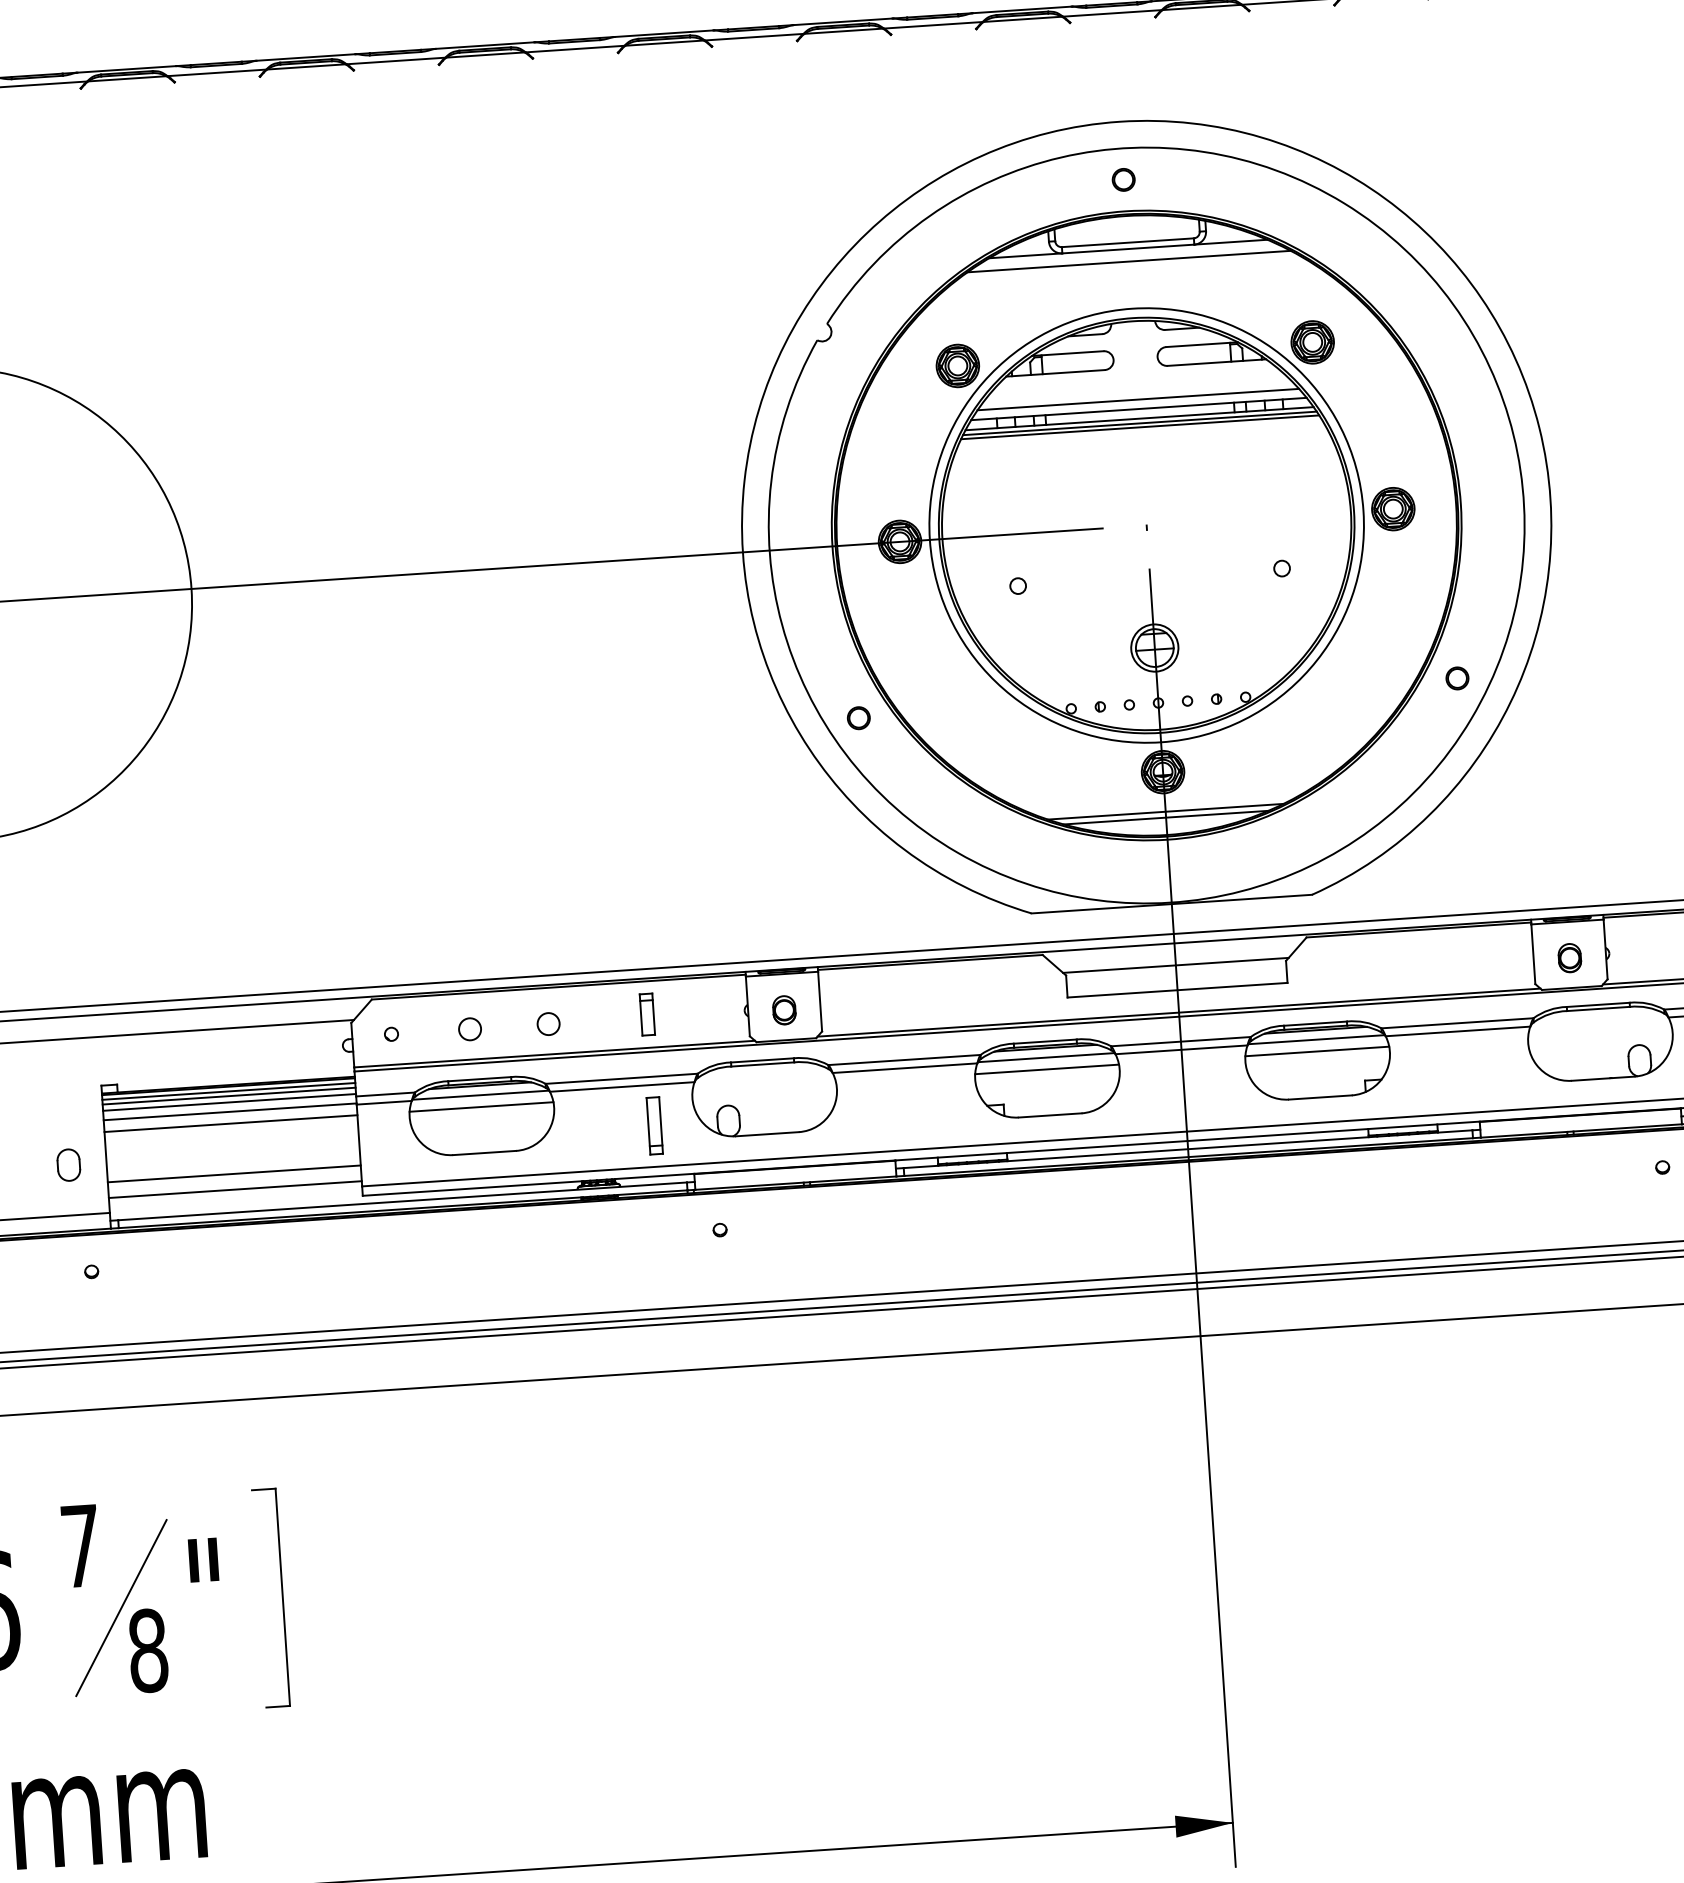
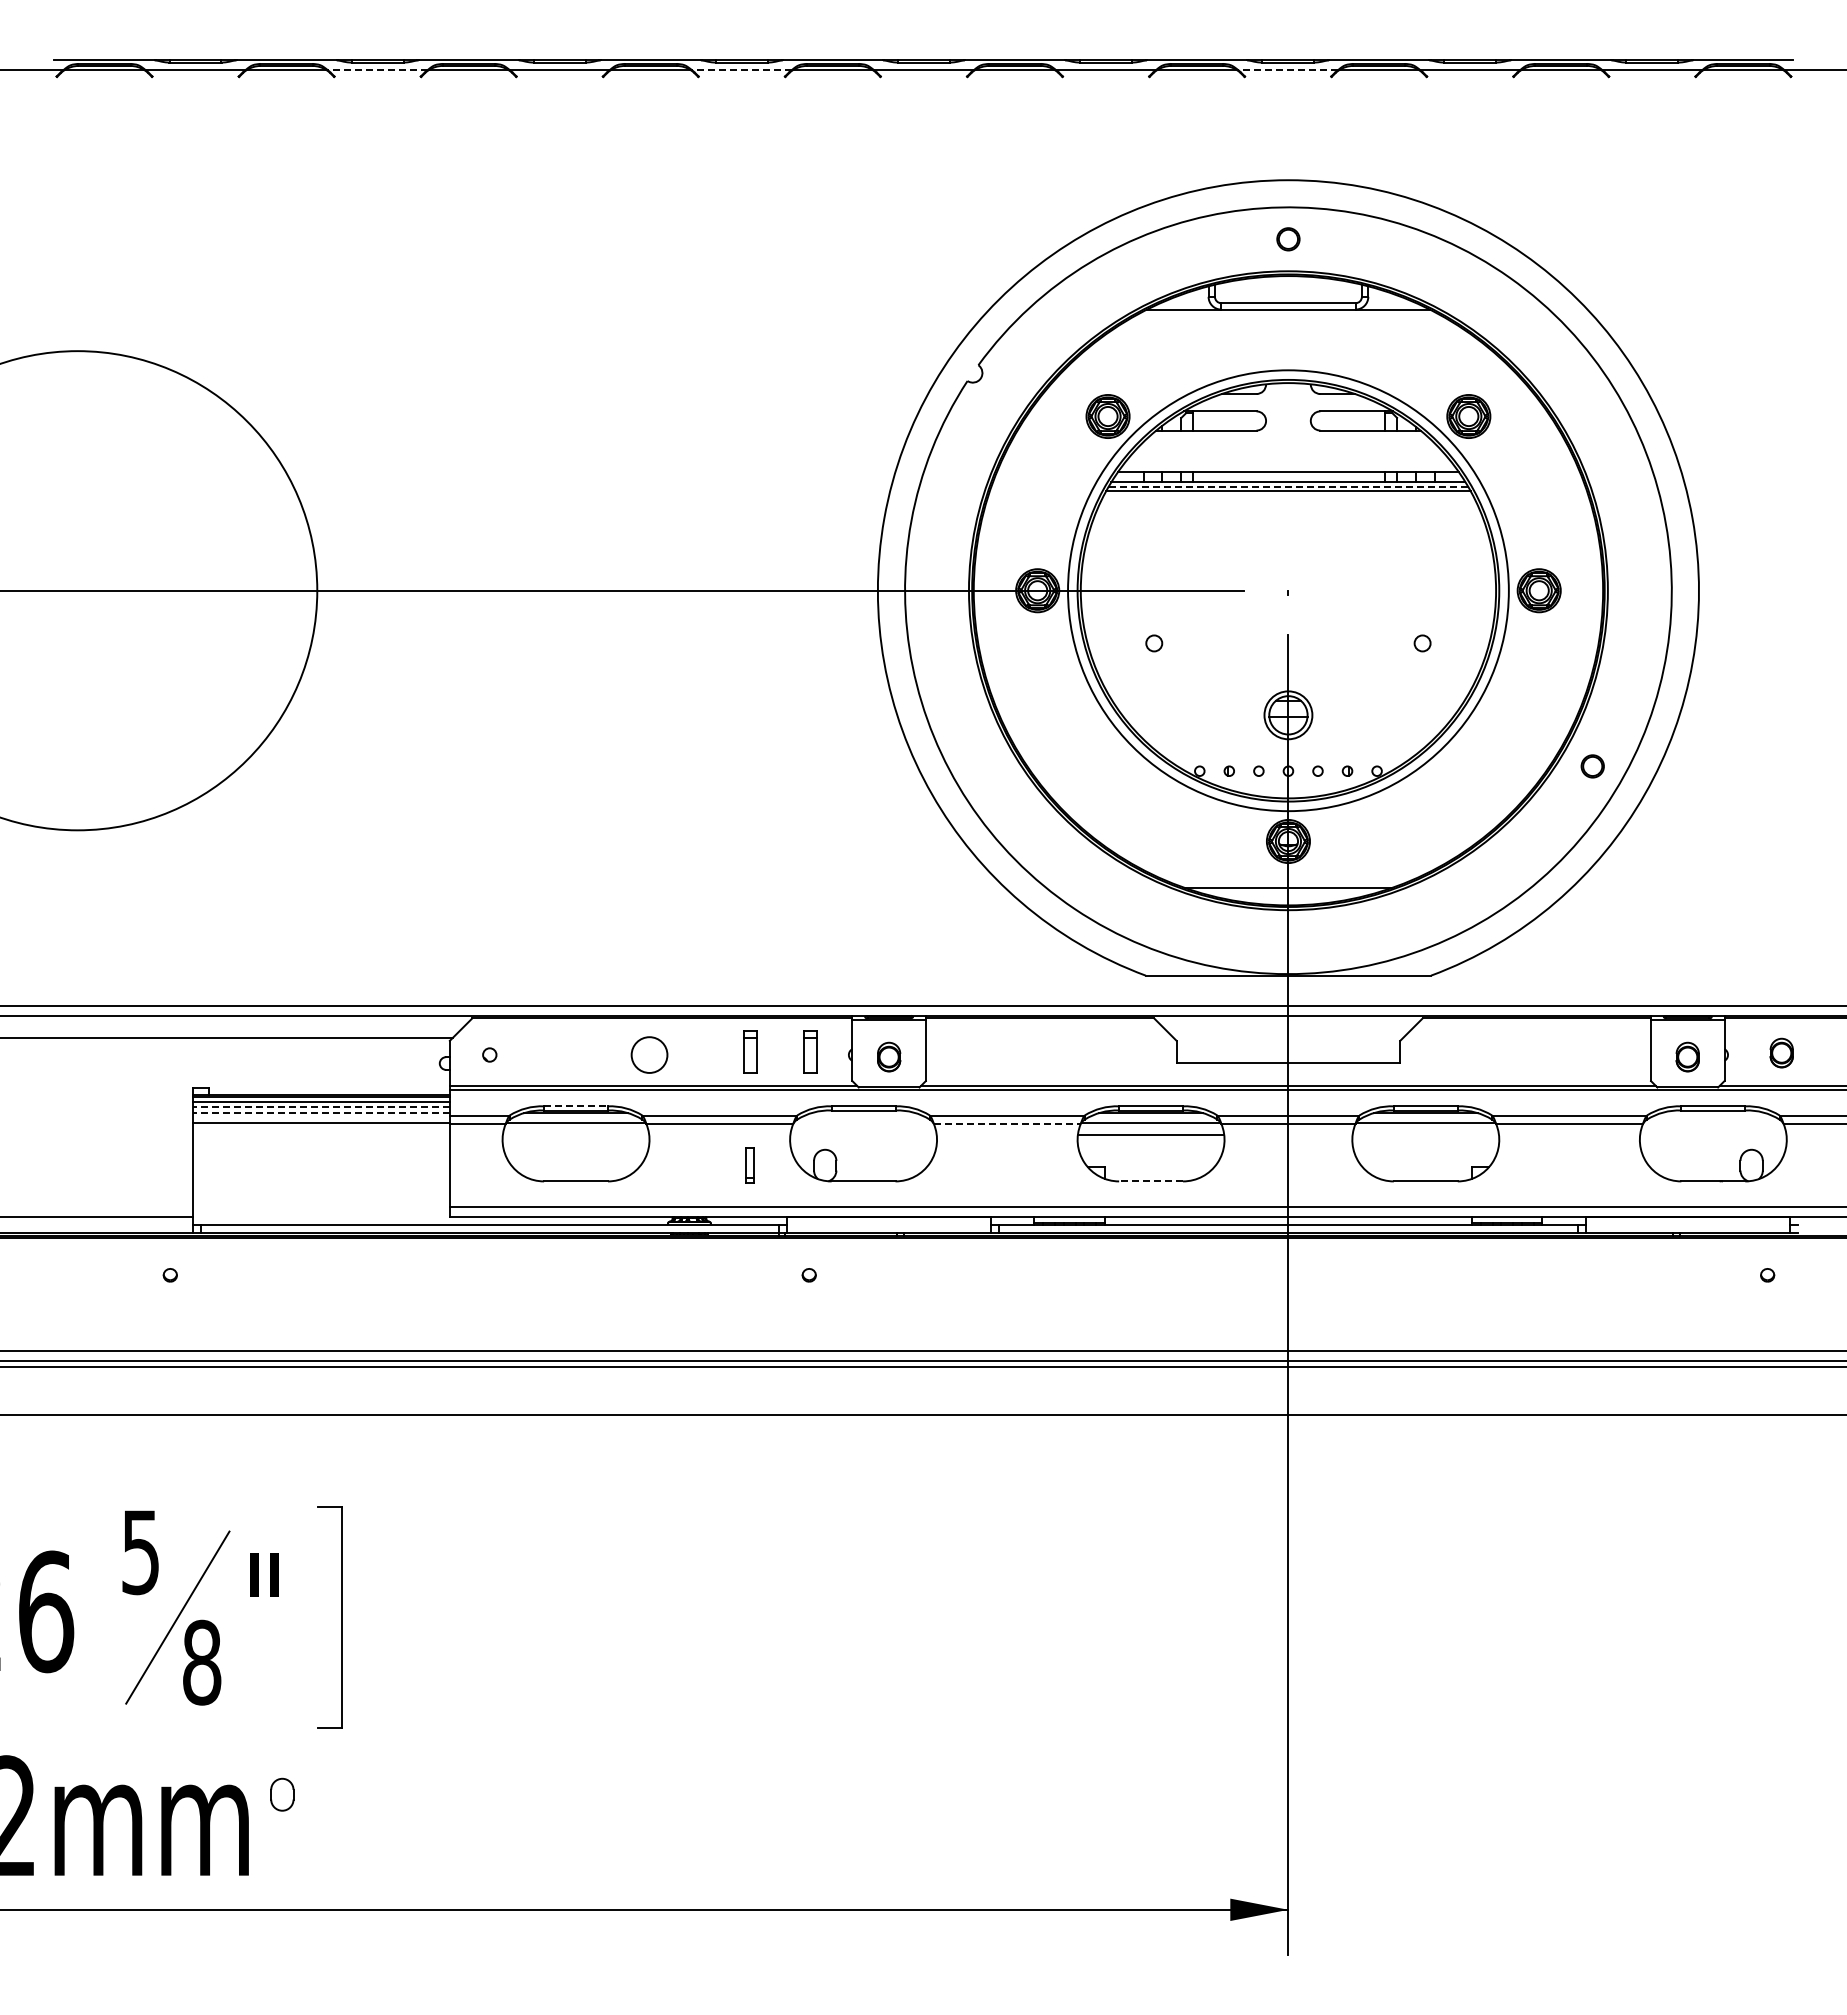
line: (1111, 13) -> (1287, 70), solid -> dashed
line: (574, 49) -> (741, 70), solid -> dashed
line: (216, 73) -> (377, 70), solid -> dashed
line: (1129, 261) -> (1288, 322), removed
line: (1137, 399) -> (1287, 462), removed
line: (1139, 422) -> (1288, 486), solid -> dashed
part: (859, 718) -> (984, 766), removed
line: (1165, 811) -> (1288, 881), removed
part: (1661, 947) -> (1781, 1052), added
line: (1175, 964) -> (1288, 1037), removed
part: (706, 1009) -> (810, 1051), added
circle: (548, 1024) -> (649, 1055), size x1.6
circle: (469, 1029) -> (569, 1055), removed
line: (1317, 1051) -> (1425, 1134), removed
line: (905, 1067) -> (1007, 1123), solid -> dashed
line: (480, 1079) -> (576, 1106), solid -> dashed
line: (229, 1095) -> (321, 1106), solid -> dashed
line: (229, 1102) -> (321, 1113), solid -> dashed
line: (481, 1106) -> (575, 1134), removed
line: (1050, 1115) -> (1151, 1181), solid -> dashed
line: (230, 1123) -> (320, 1134), removed
part: (655, 1125) -> (750, 1165), size x0.6
part: (68, 1164) -> (282, 1794), moved
line: (233, 1173) -> (320, 1185), removed
line: (234, 1189) -> (320, 1201), removed
text: (80, 1546) -> (140, 1552), 7 -> 5

